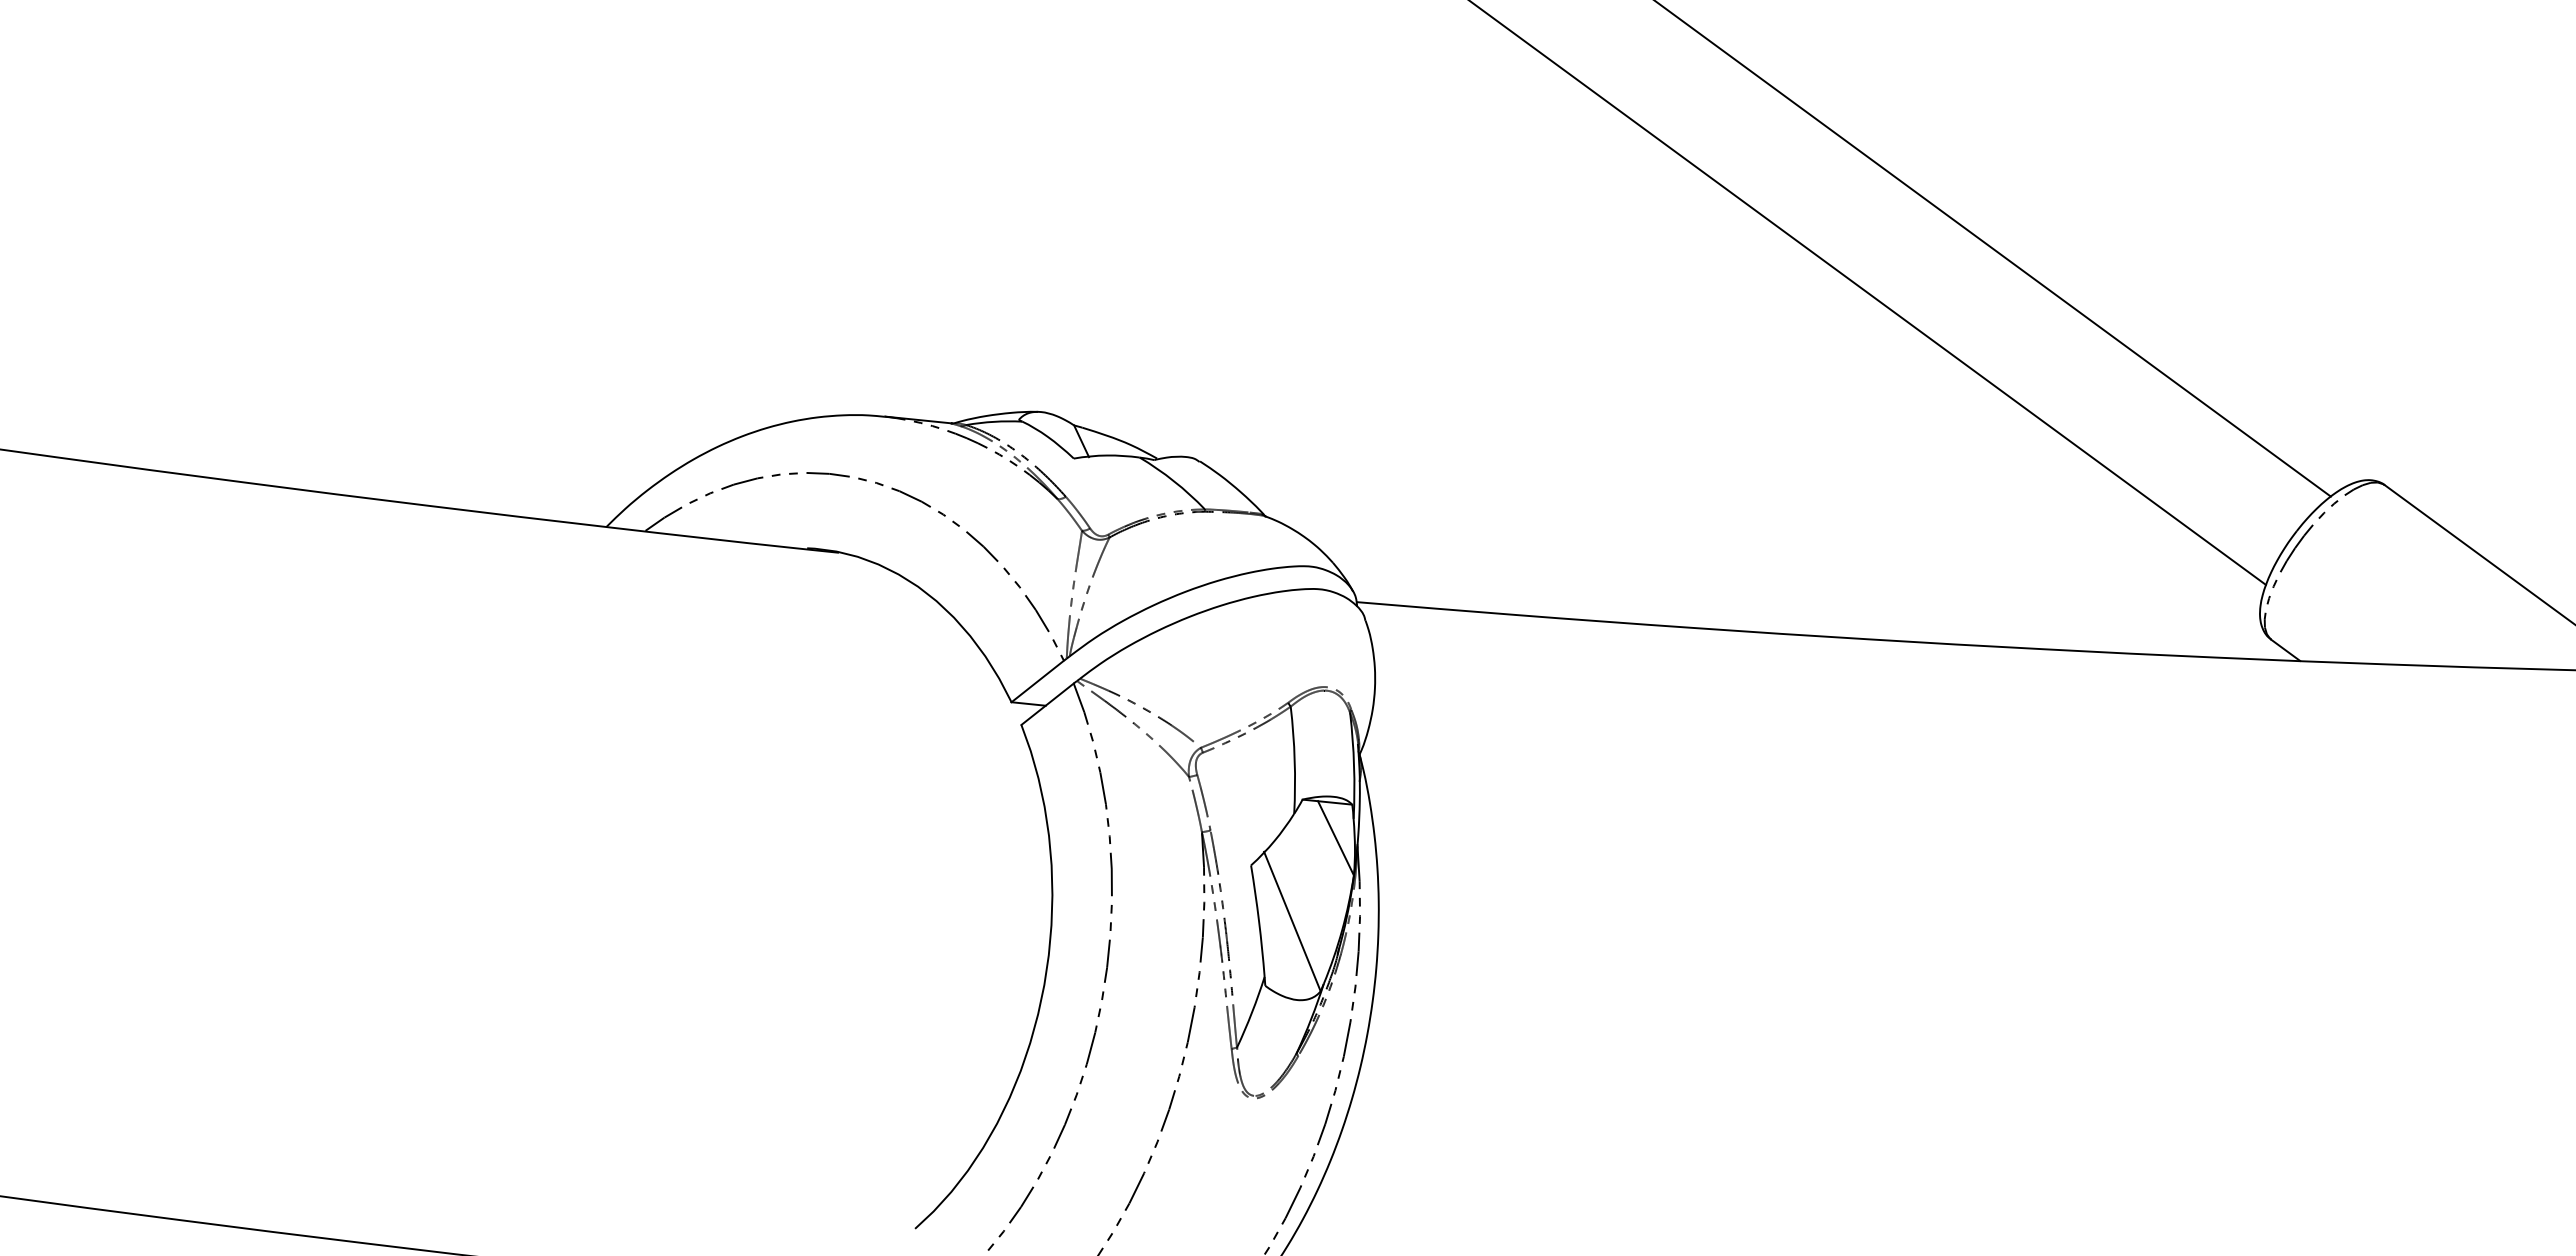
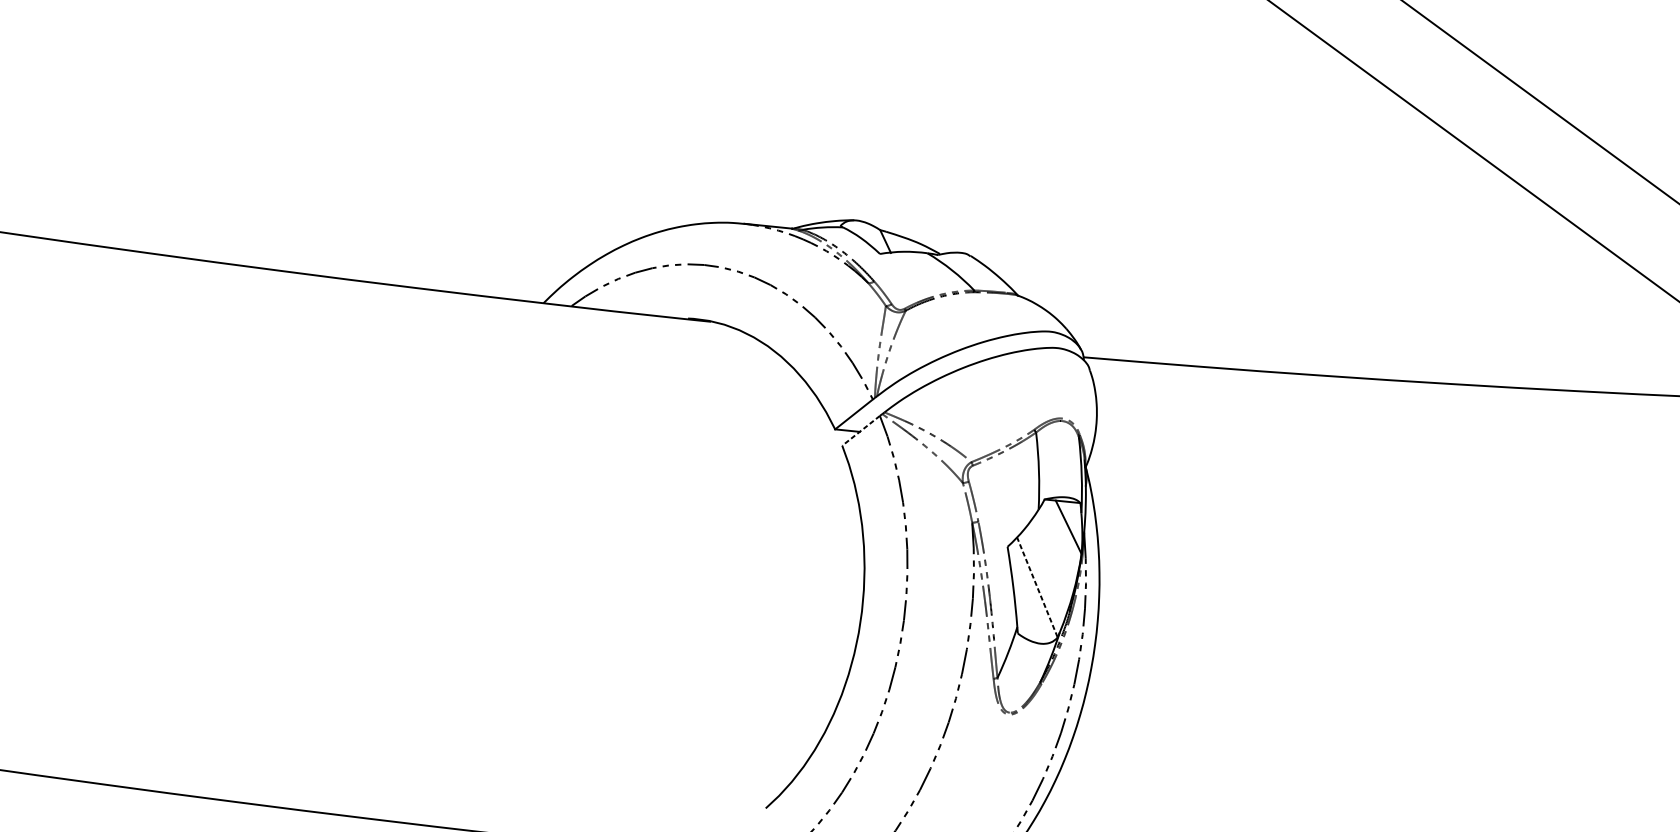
line: (1047, 704) -> (861, 430), solid -> dashed
line: (1292, 922) -> (1037, 587), solid -> dashed

